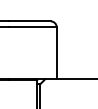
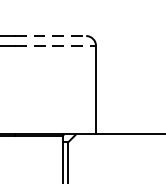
line: (30, 21) -> (51, 36), solid -> dashed
line: (32, 27) -> (55, 46), solid -> dashed

